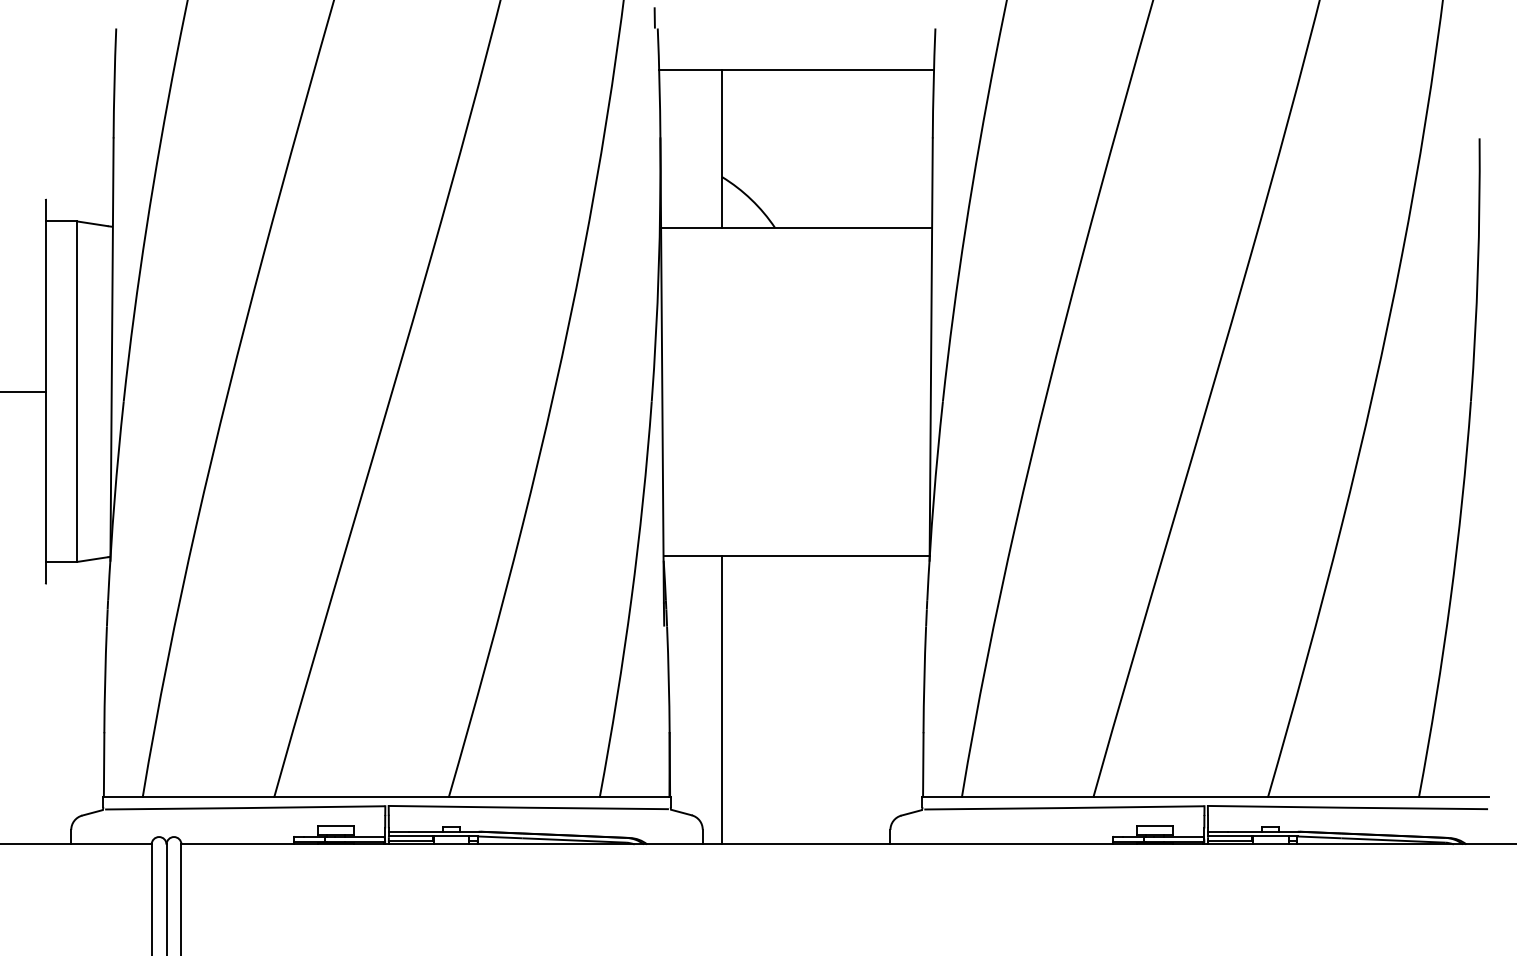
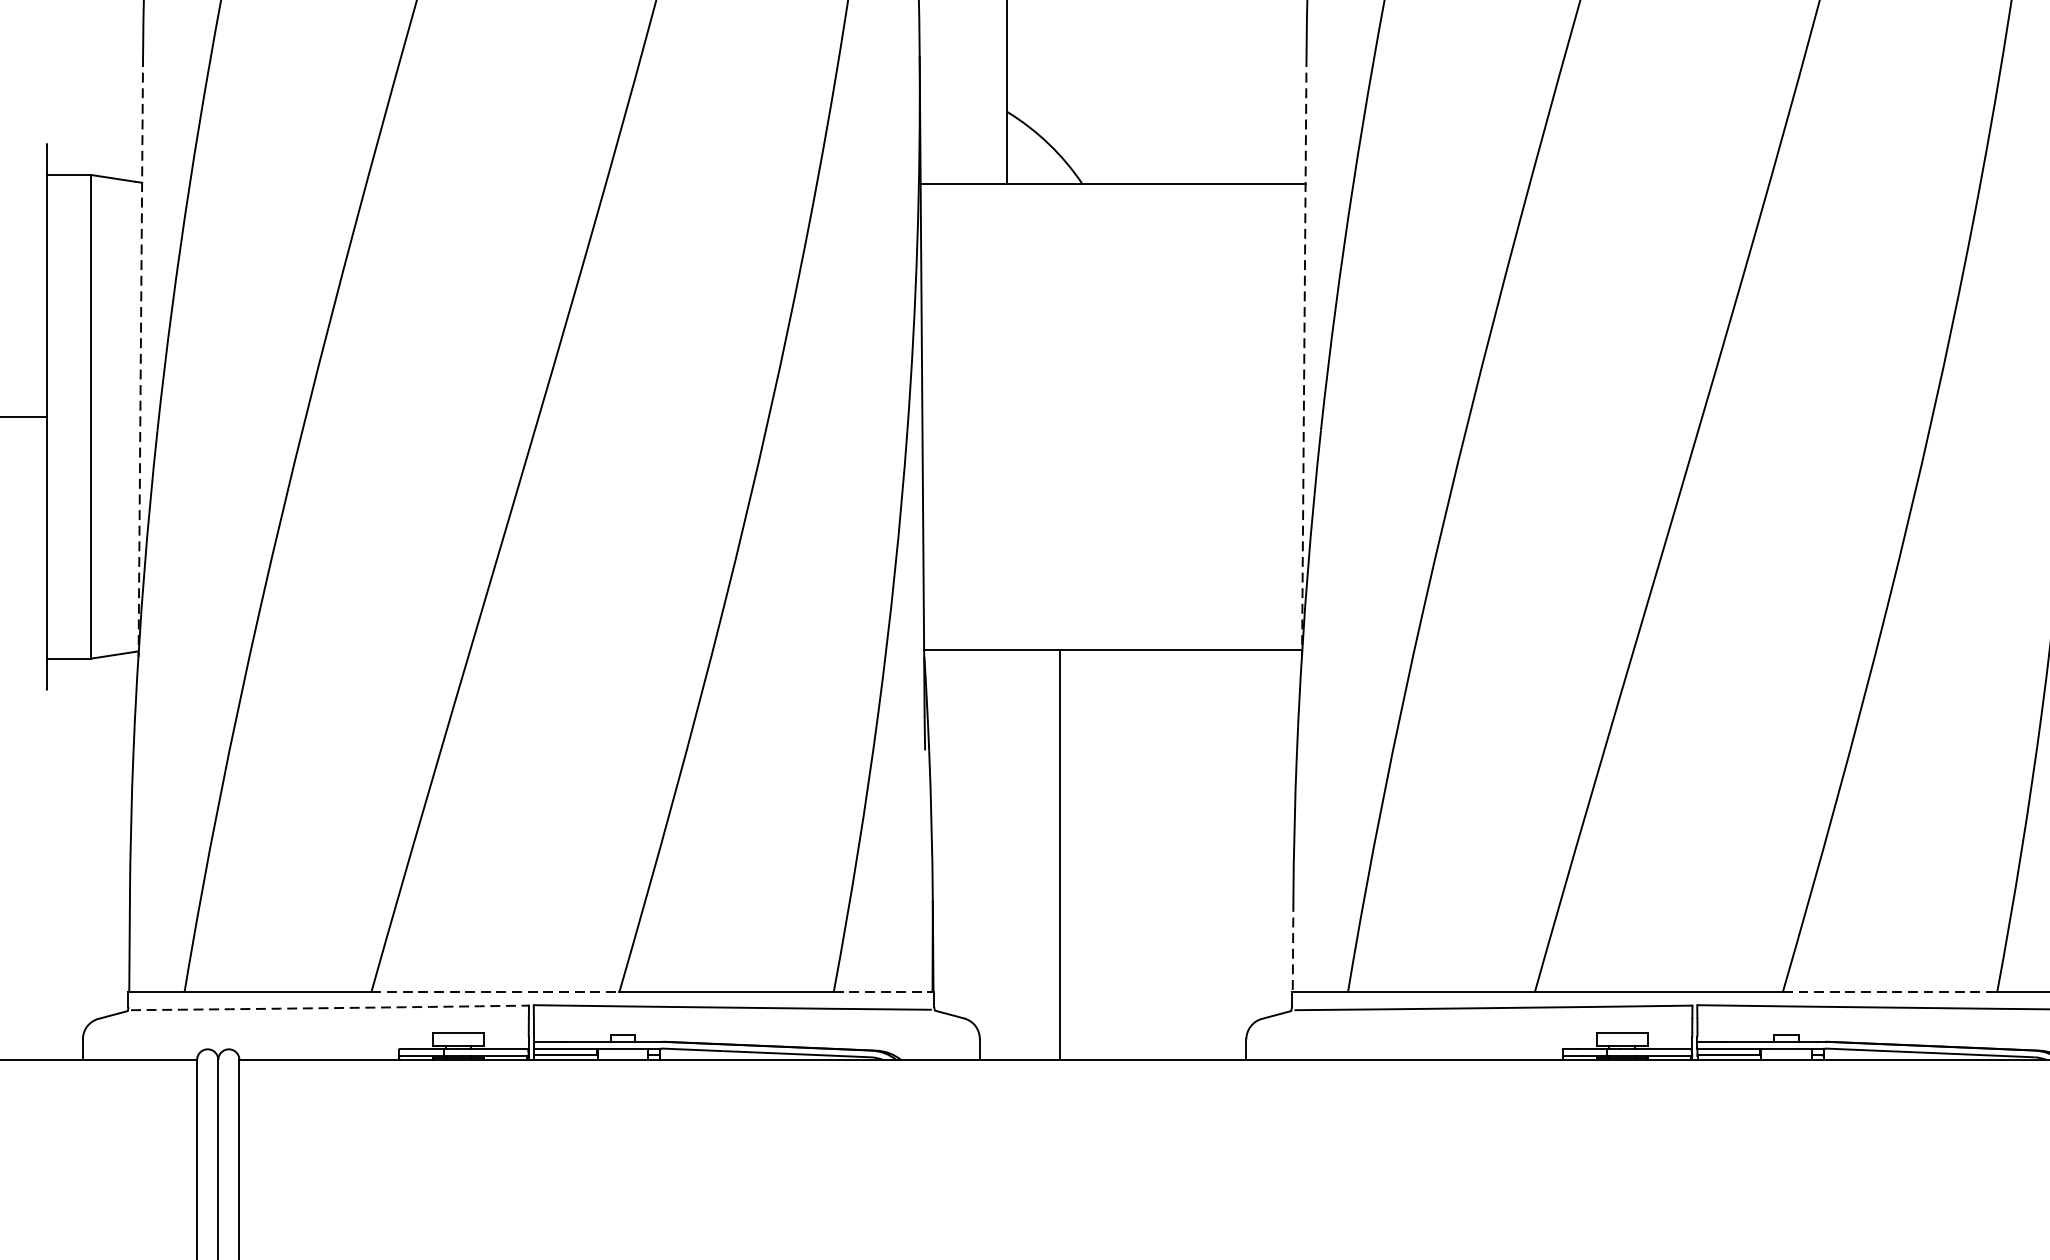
line: (112, 350) -> (141, 358), solid -> dashed
line: (931, 350) -> (1304, 358), solid -> dashed
line: (722, 699) -> (1060, 853), moved
line: (923, 764) -> (1293, 946), solid -> dashed
line: (362, 796) -> (496, 991), solid -> dashed
line: (634, 796) -> (882, 991), solid -> dashed
line: (1344, 796) -> (1891, 991), solid -> dashed
arc: (245, 808) -> (330, 1008), solid -> dashed

